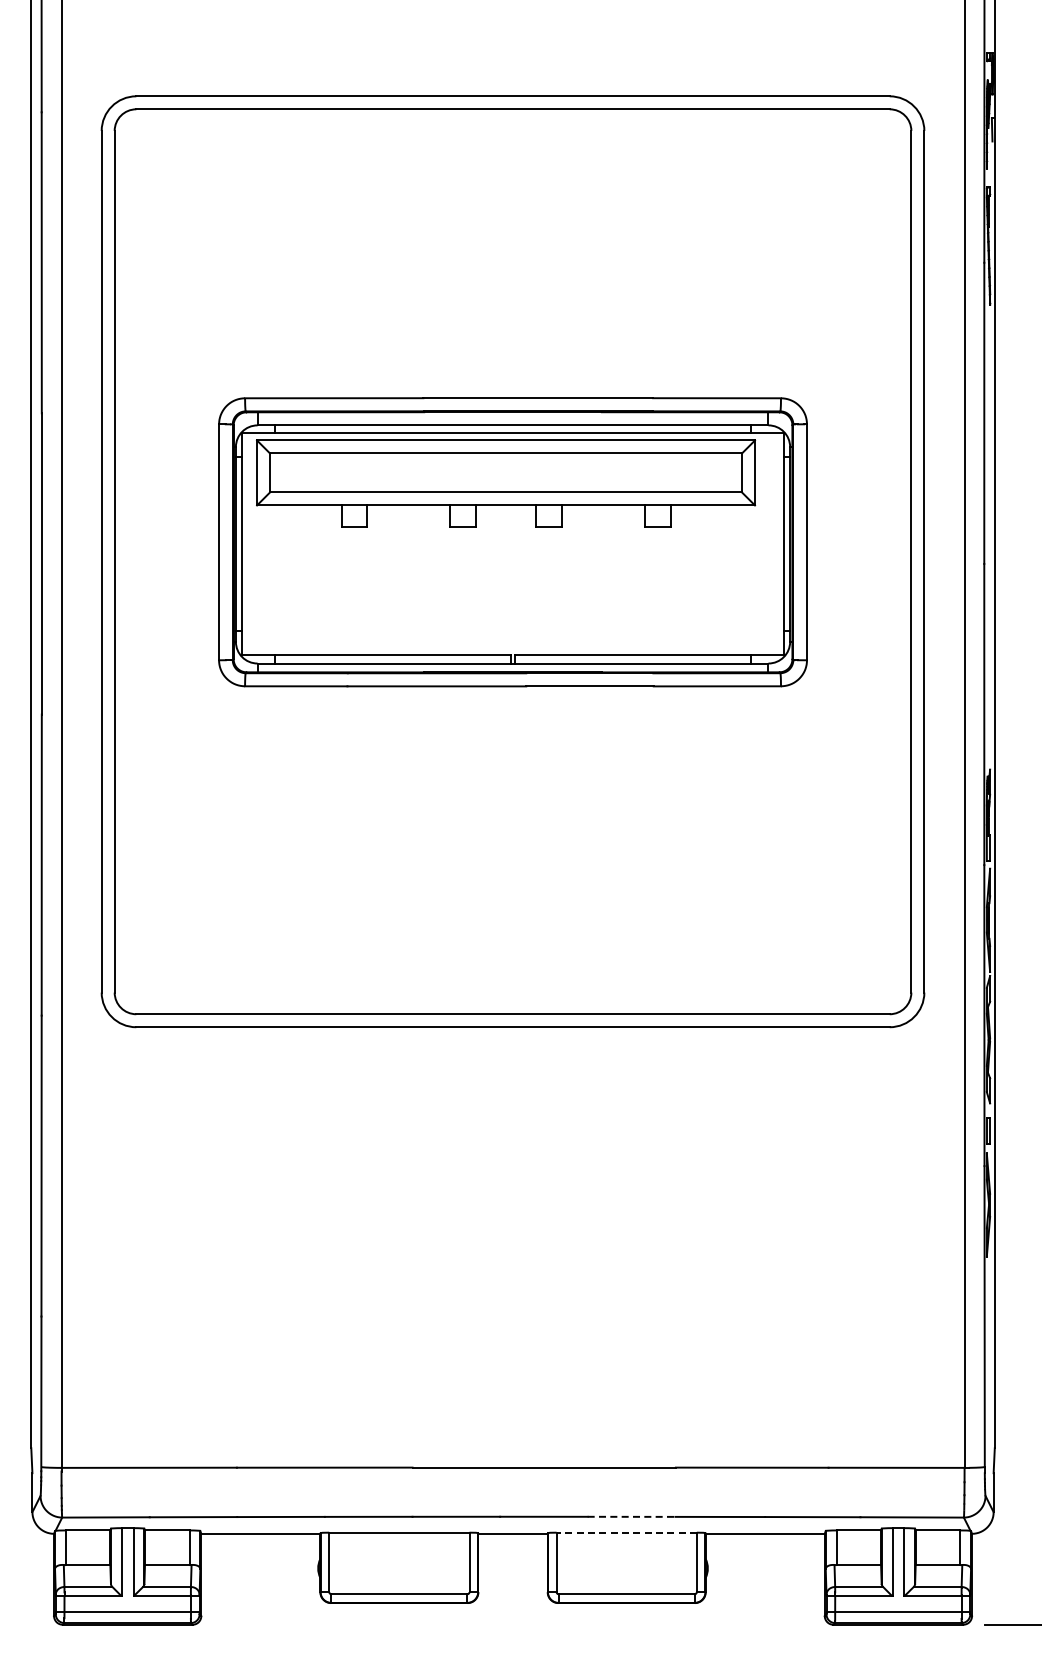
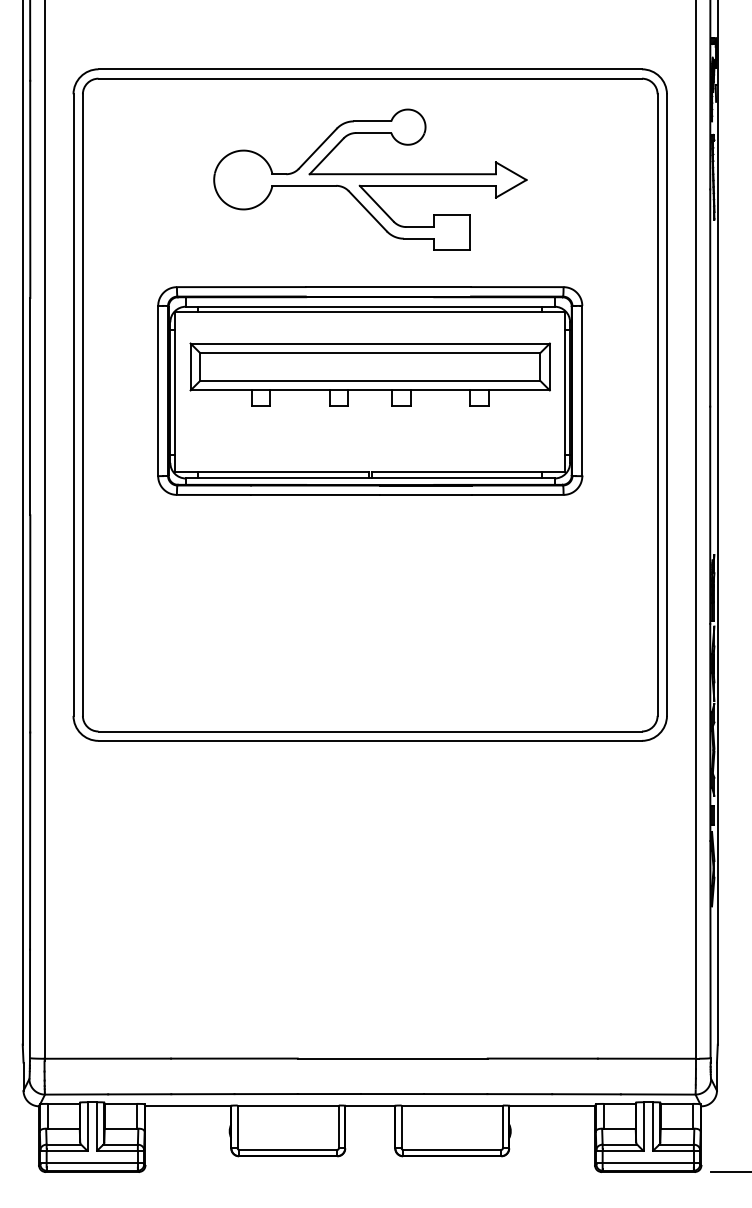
part: (512, 249) -> (369, 179), added
part: (506, 483) -> (370, 374), moved
line: (631, 1516) -> (455, 1093), dashed -> solid
line: (626, 1532) -> (452, 1105), dashed -> solid

